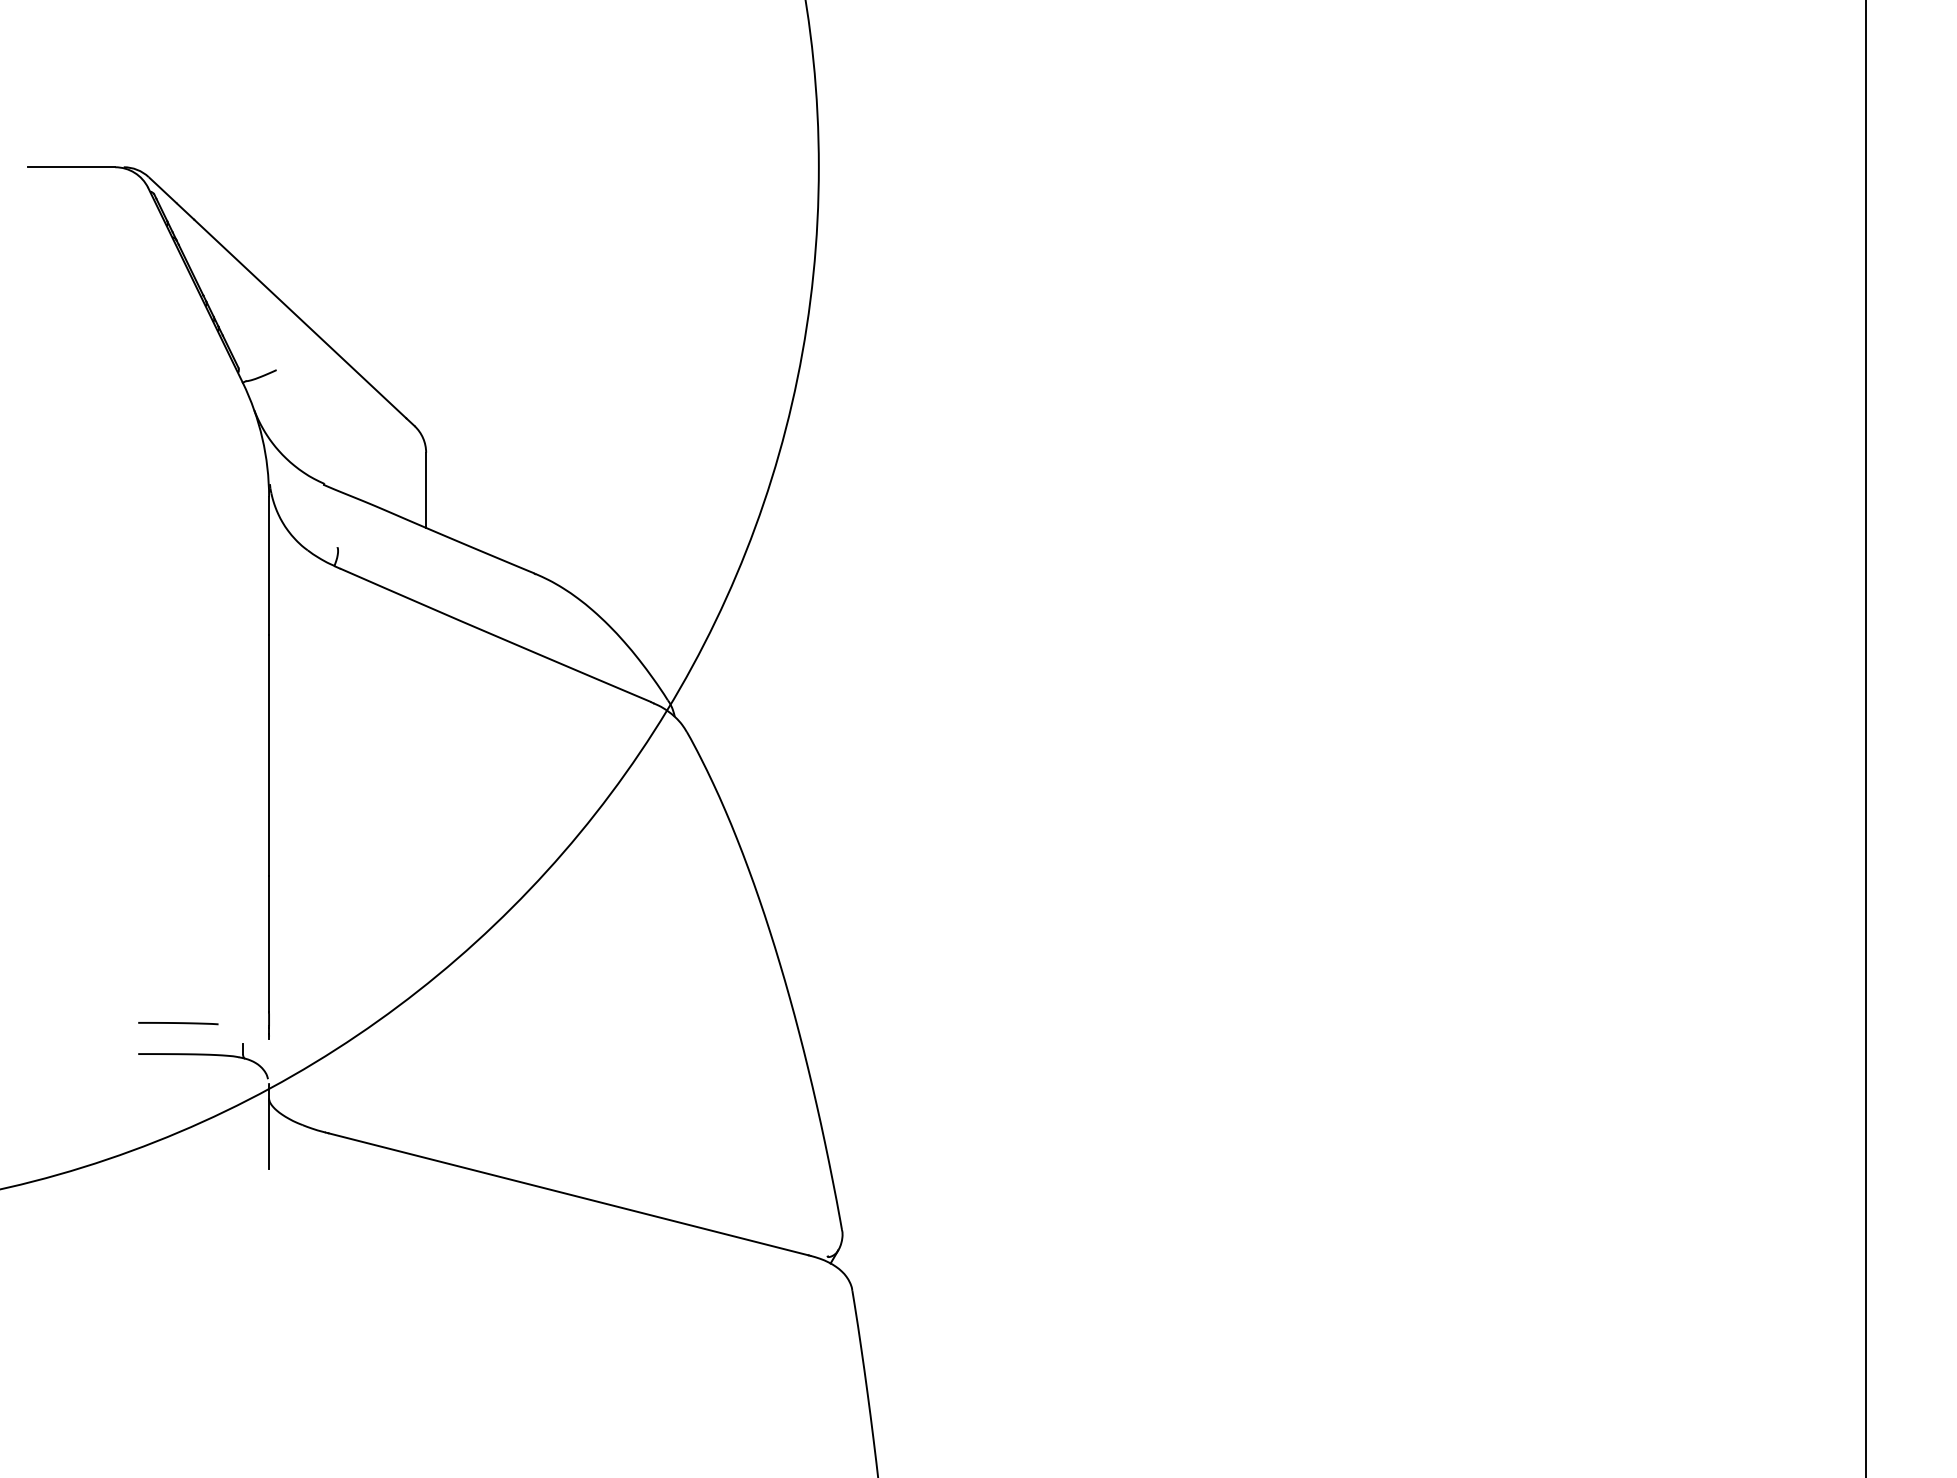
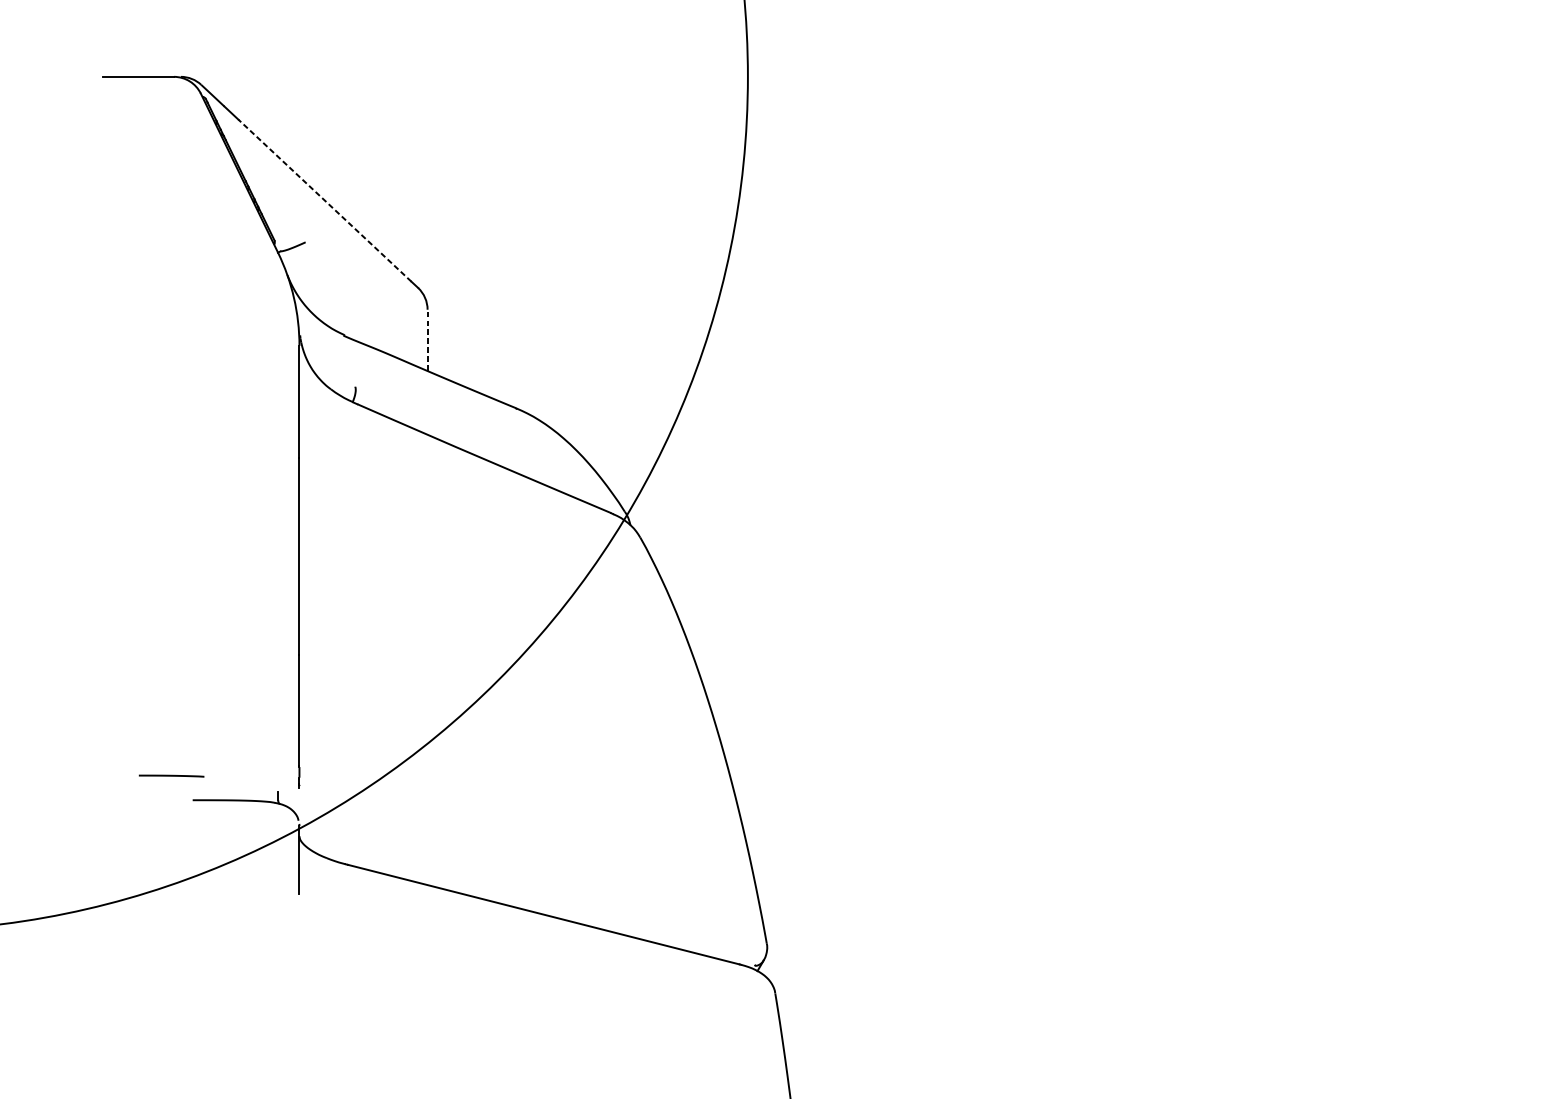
line: (299, 318) -> (324, 200), solid -> dashed
line: (426, 490) -> (427, 340), solid -> dashed
line: (178, 1023) -> (171, 776), moved

